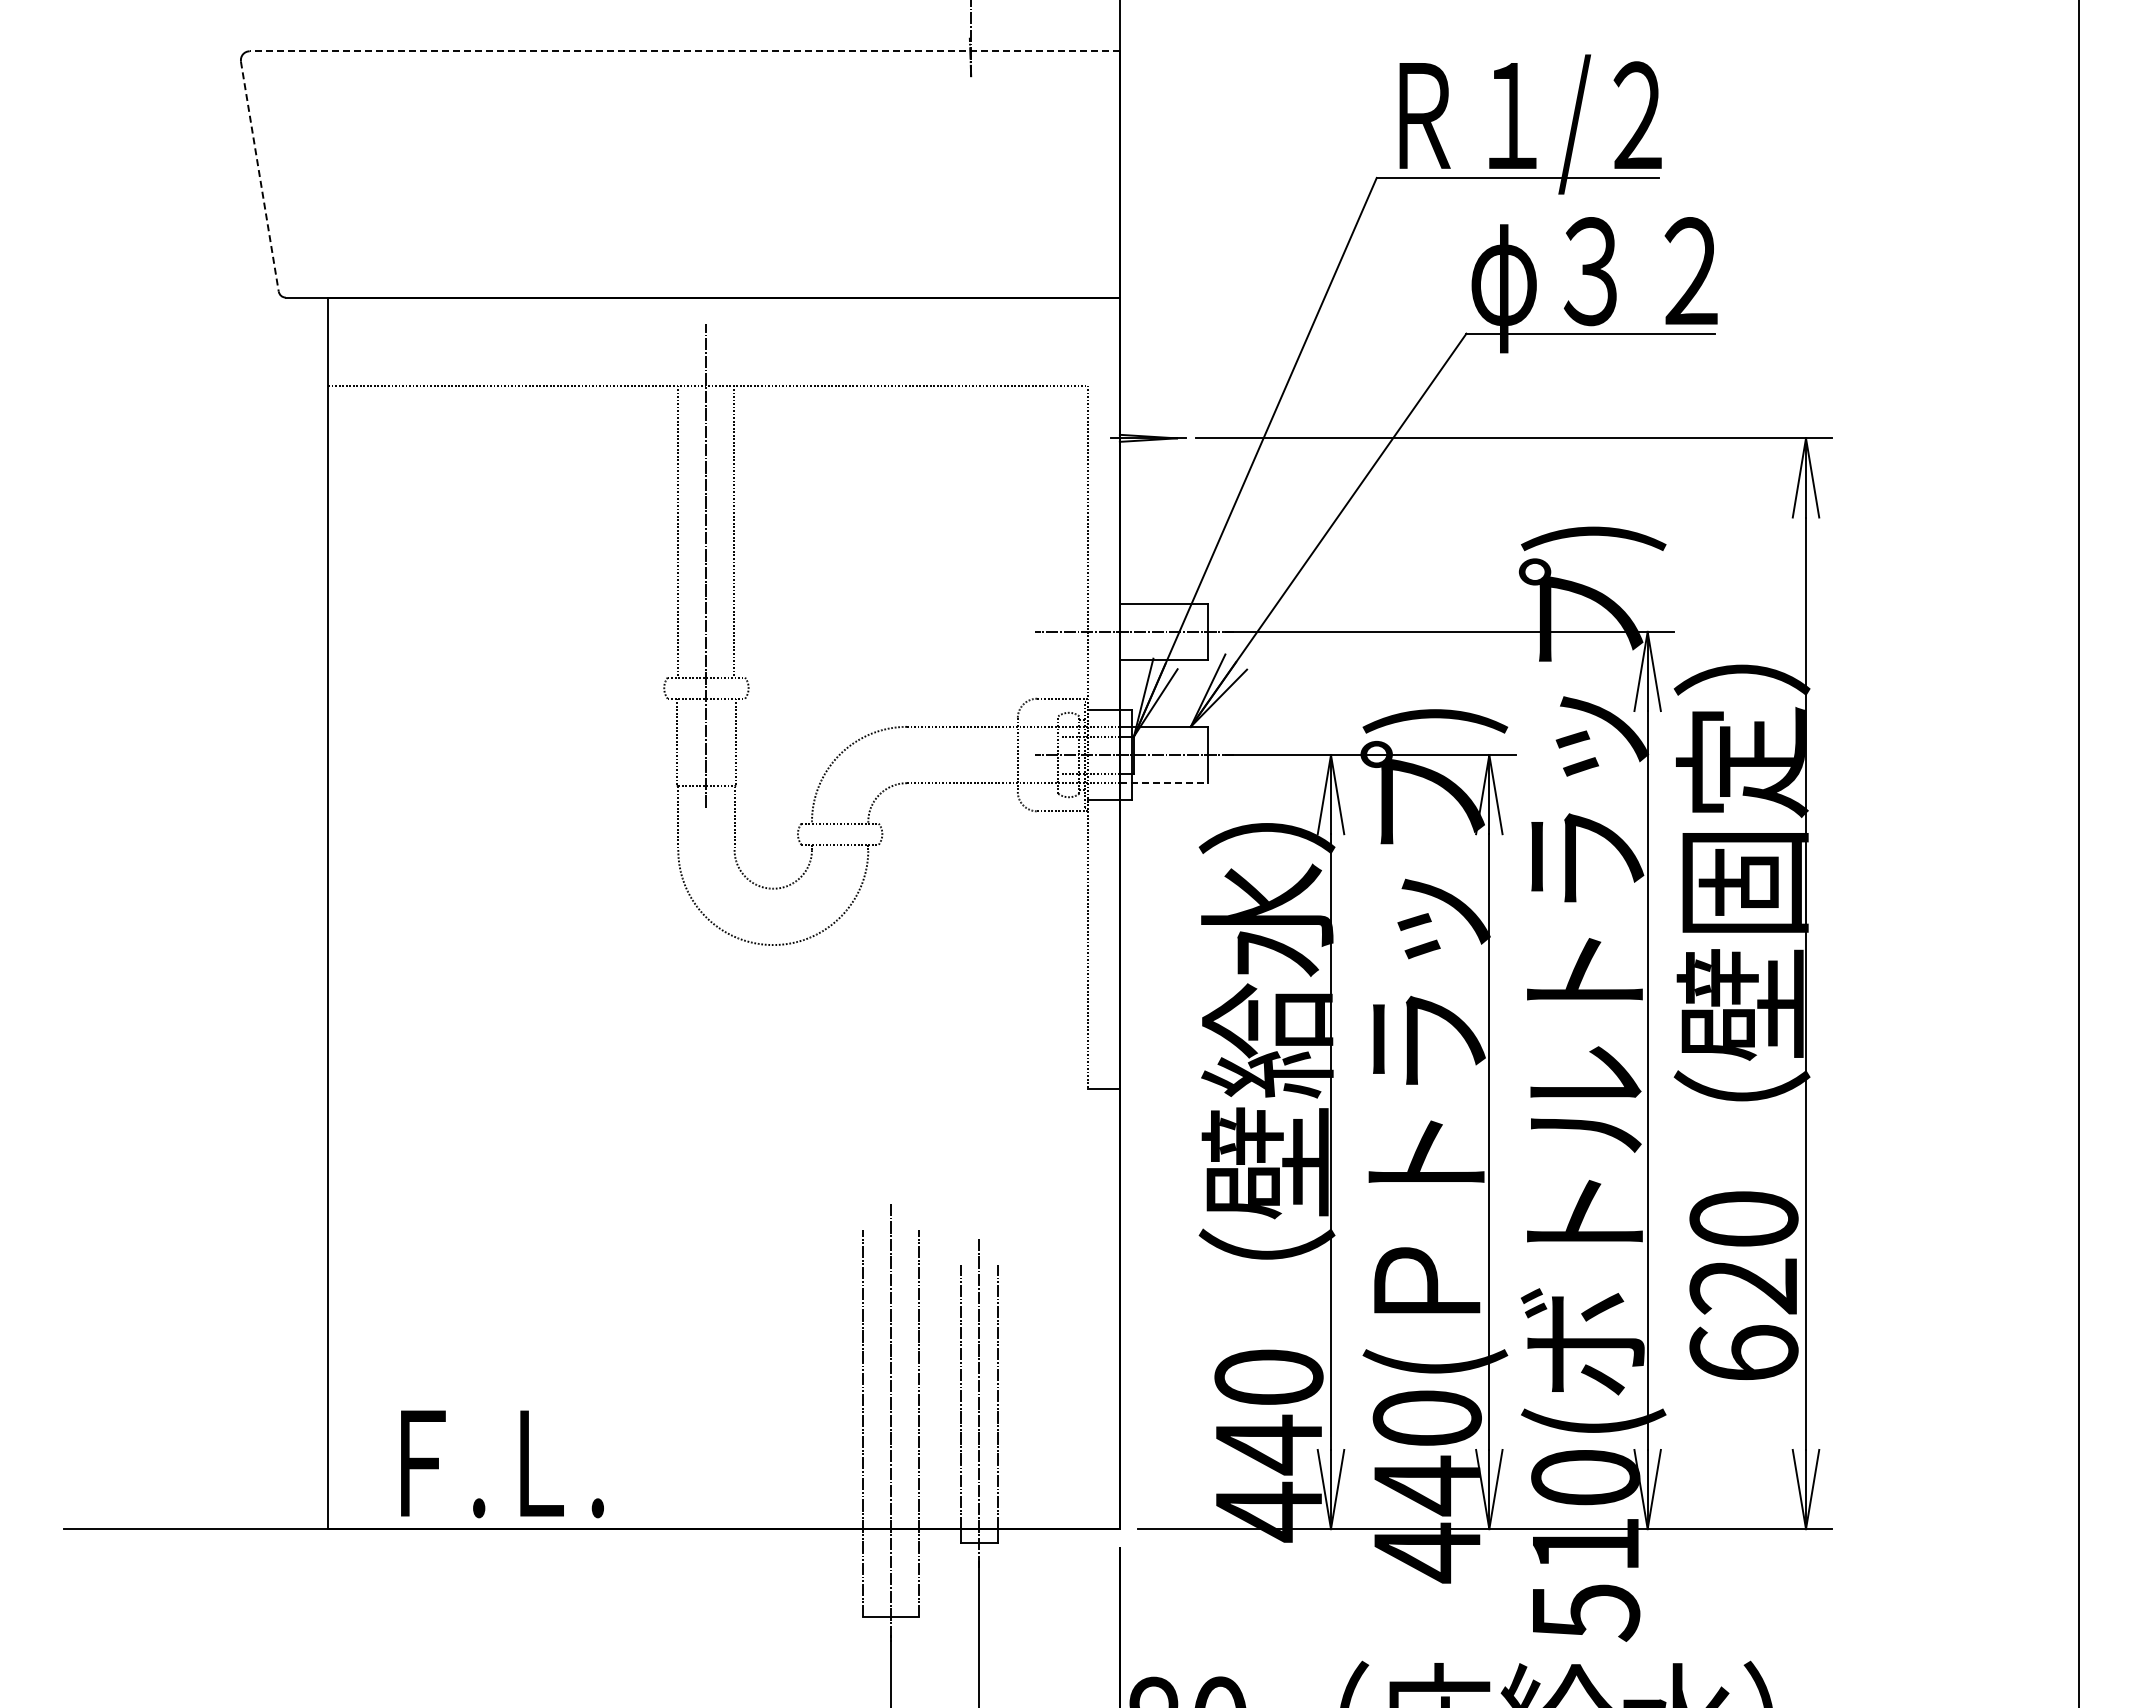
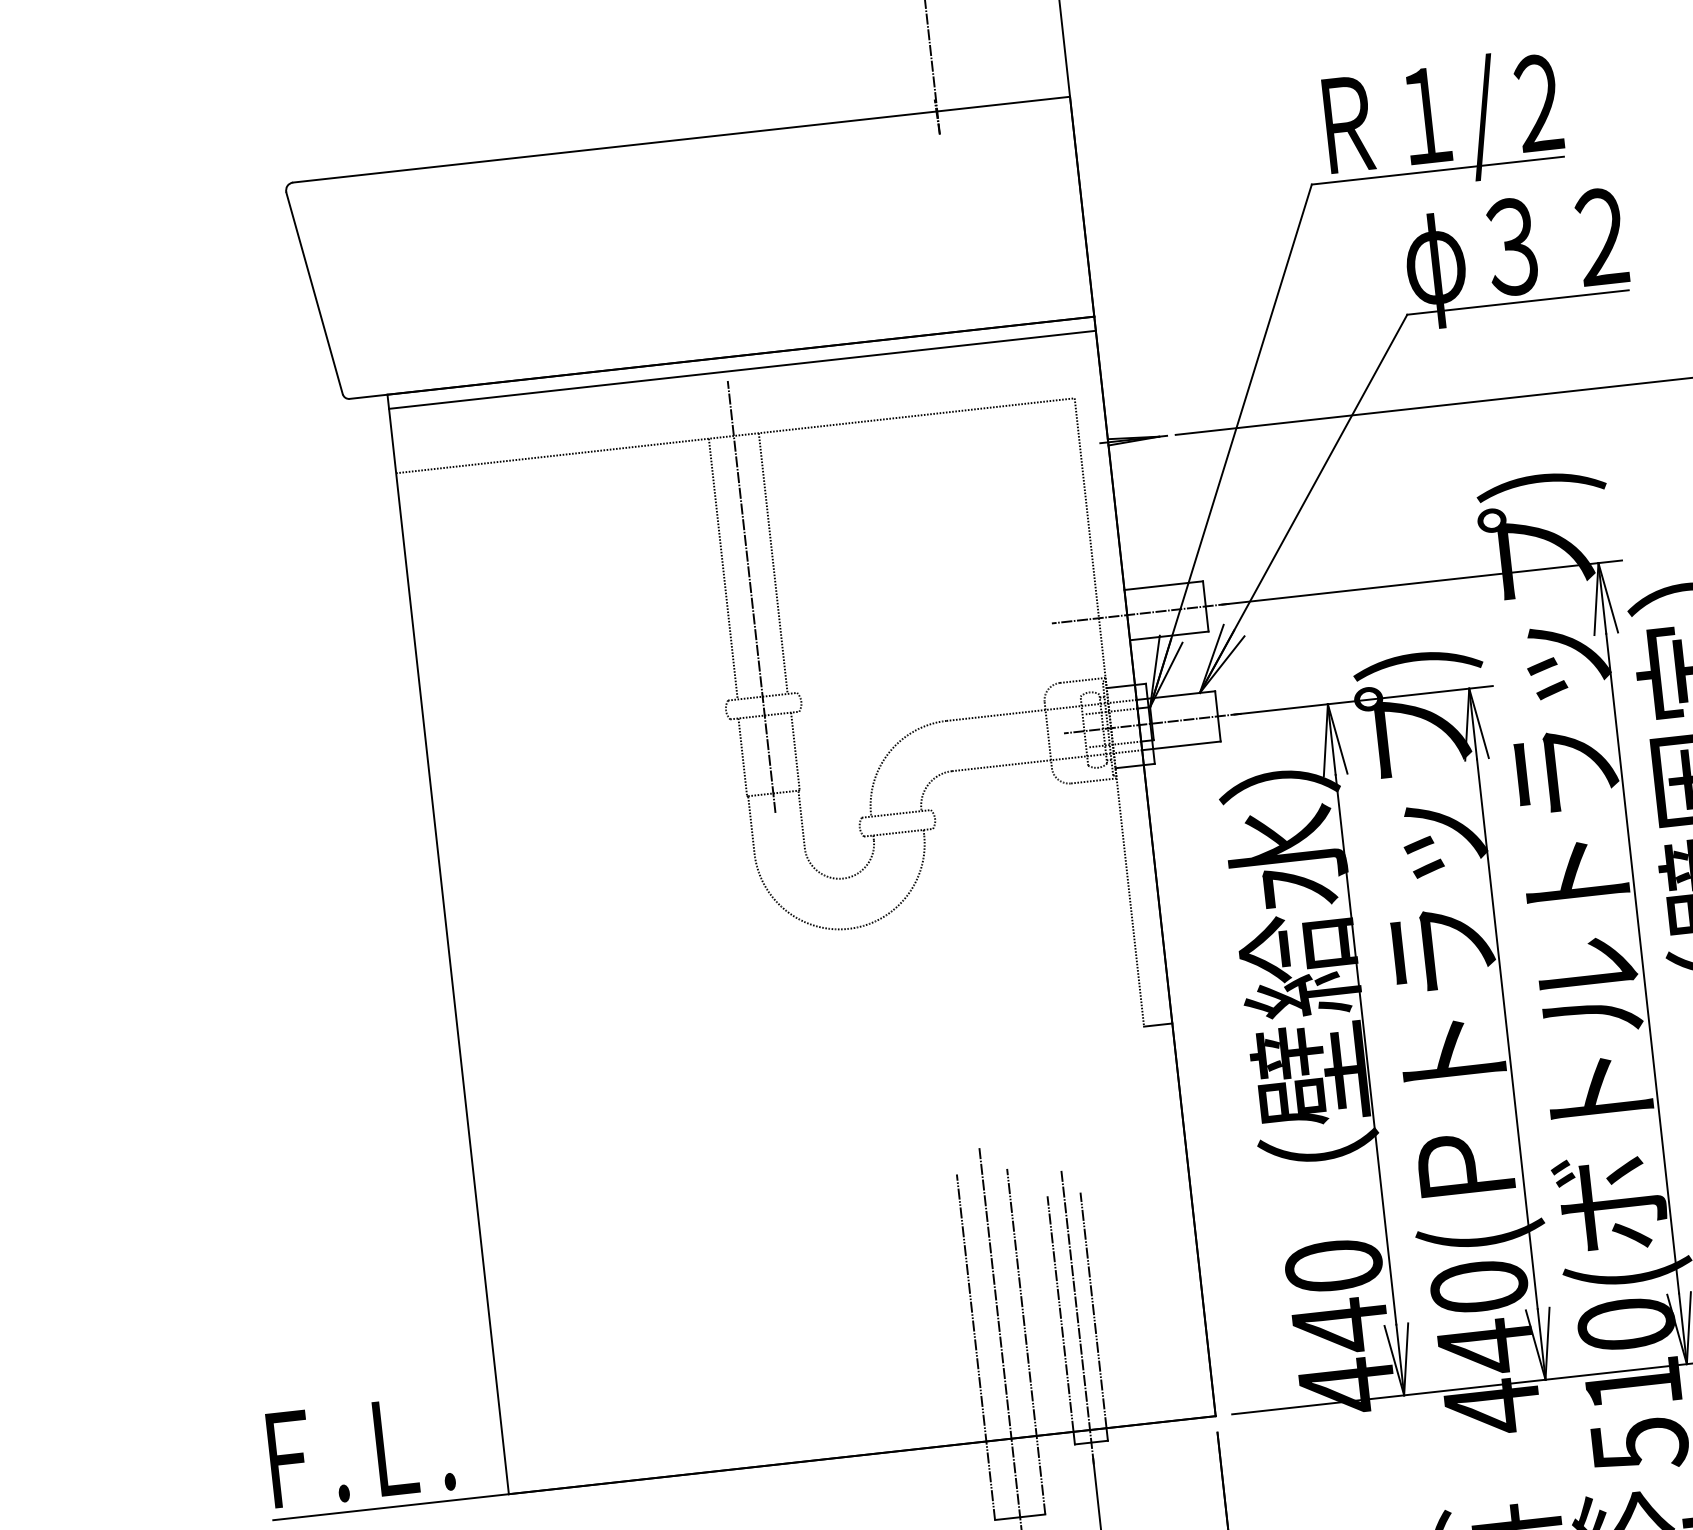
line: (684, 51) -> (681, 139), dashed -> solid
line: (259, 176) -> (314, 293), dashed -> solid
line: (723, 313) -> (741, 369), added
line: (1163, 783) -> (1181, 746), dashed -> solid
text: (502, 1464) -> (360, 1452), moved

